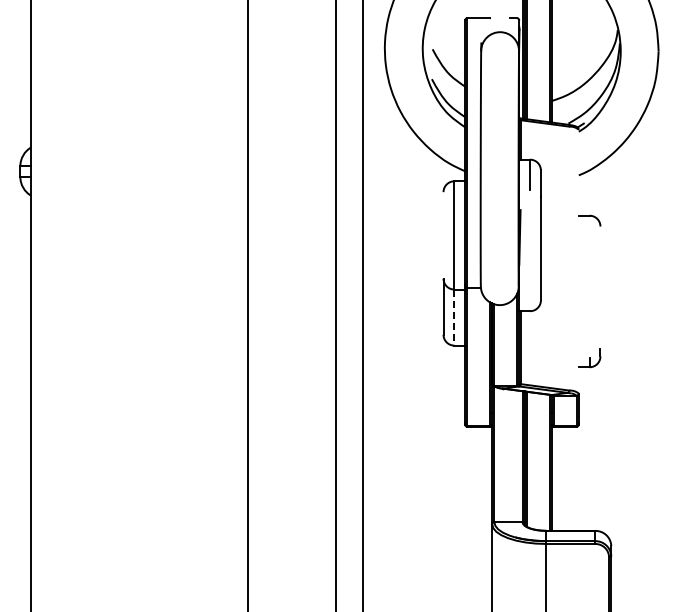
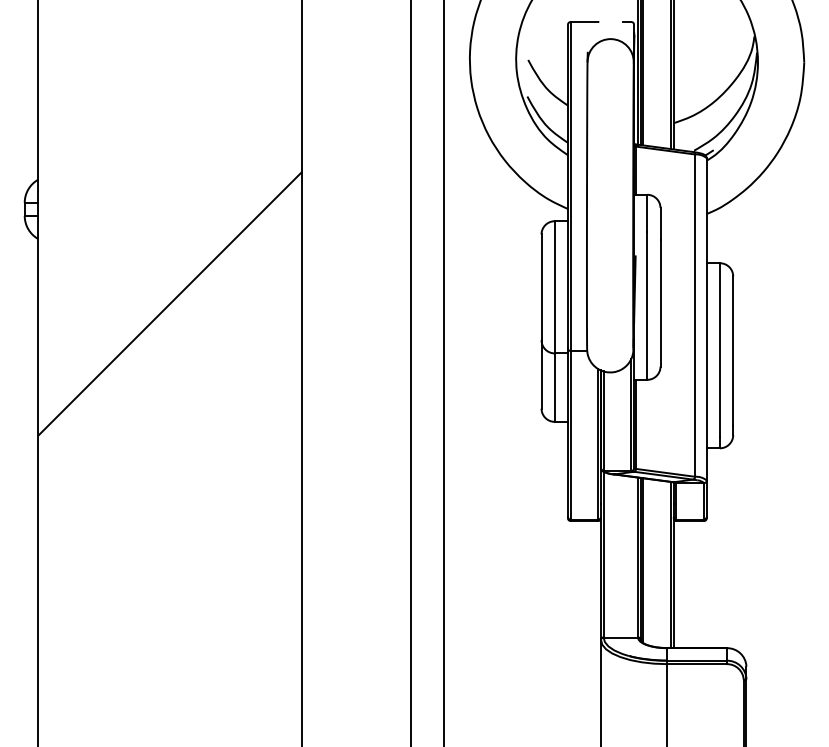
line: (443, 235) -> (541, 287), added
hatch: (139, 248) -> (170, 303), added
line: (530, 250) -> (647, 305), added
line: (569, 258) -> (695, 315), added
line: (578, 261) -> (706, 319), added
line: (589, 286) -> (719, 349), added
line: (600, 287) -> (733, 350), added
line: (454, 318) -> (554, 388), dashed -> solid

